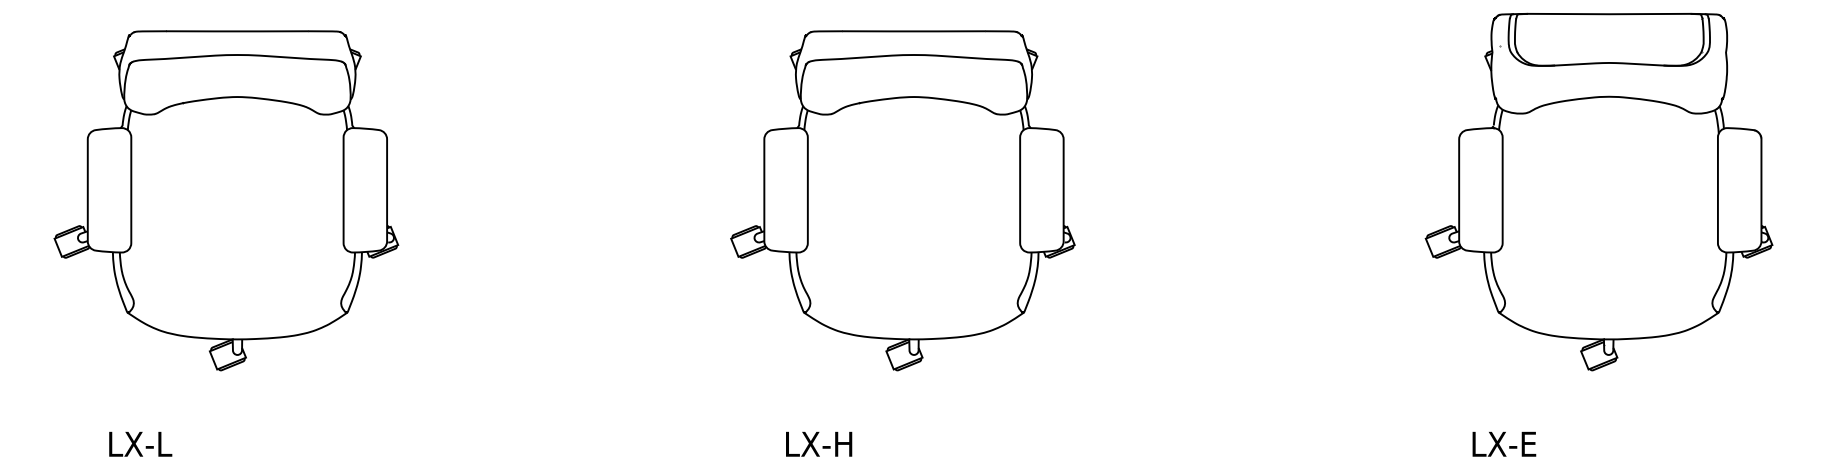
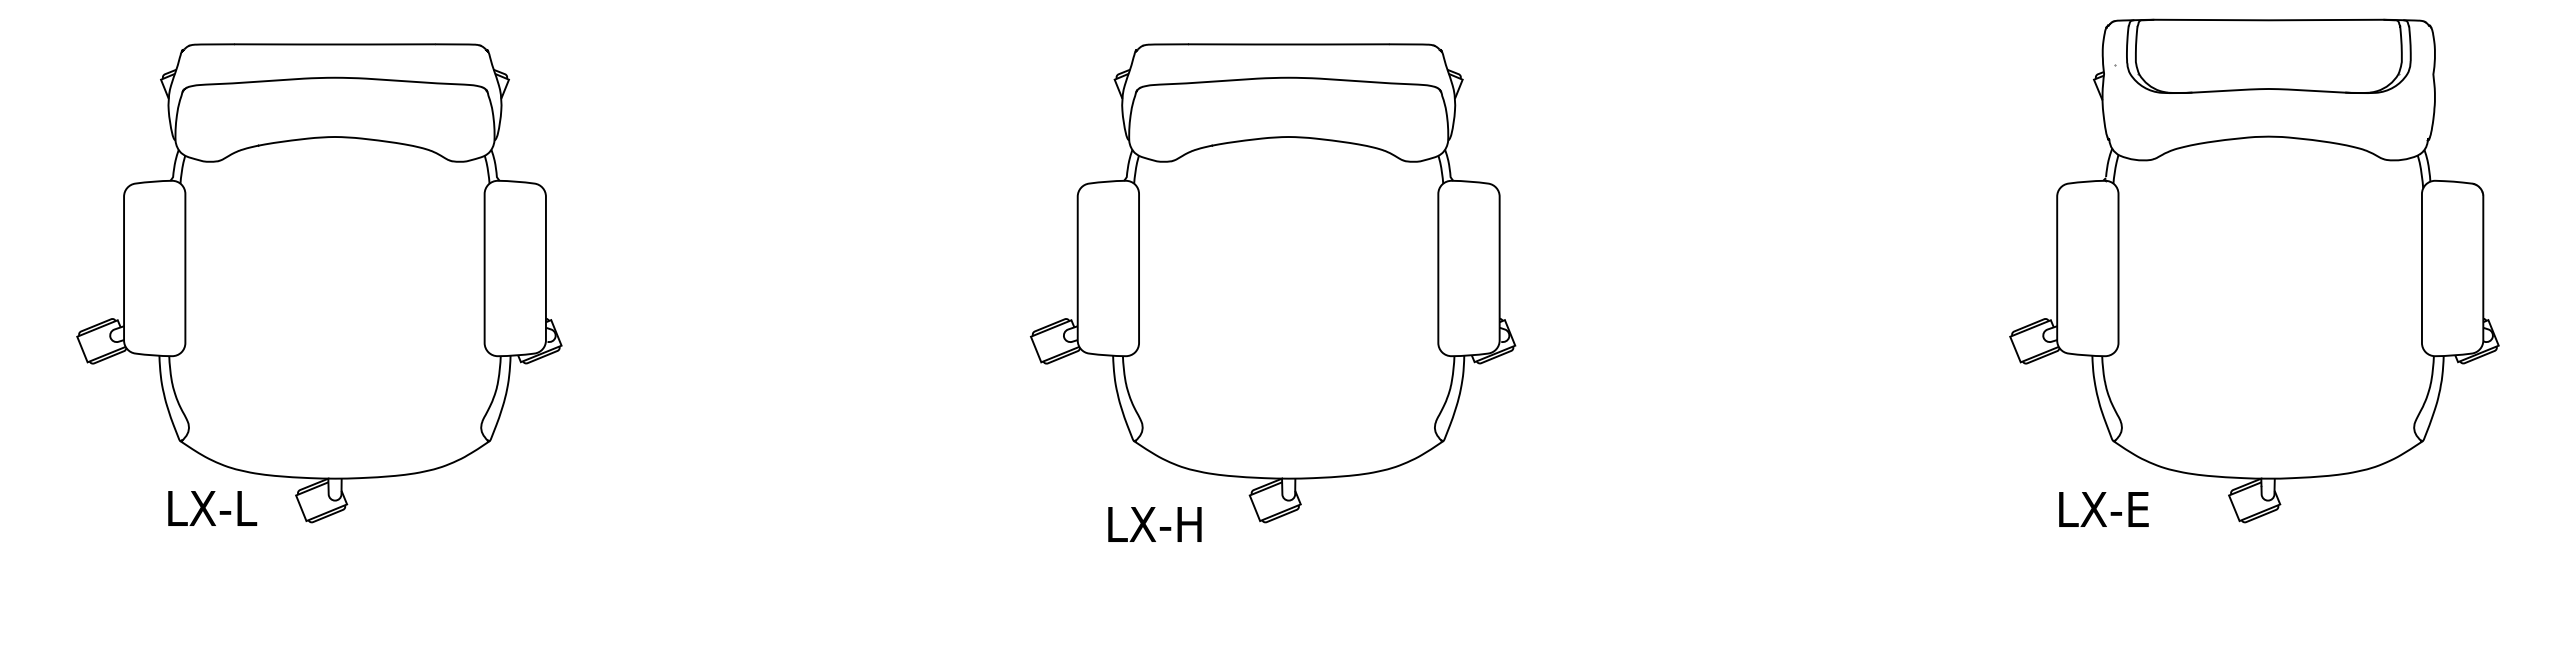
text: (140, 444) -> (212, 508), moved
text: (818, 444) -> (1154, 524), moved
text: (1504, 444) -> (2103, 509), moved

